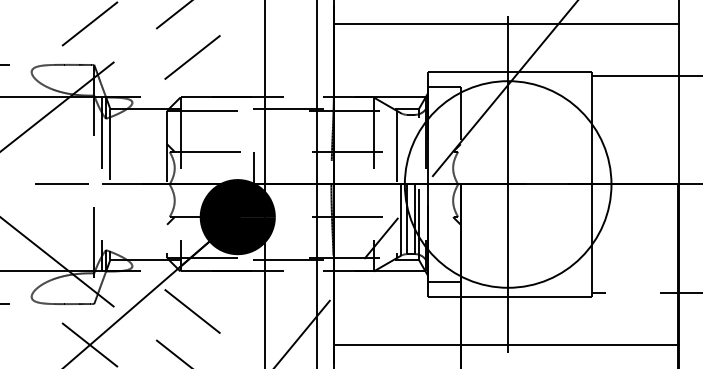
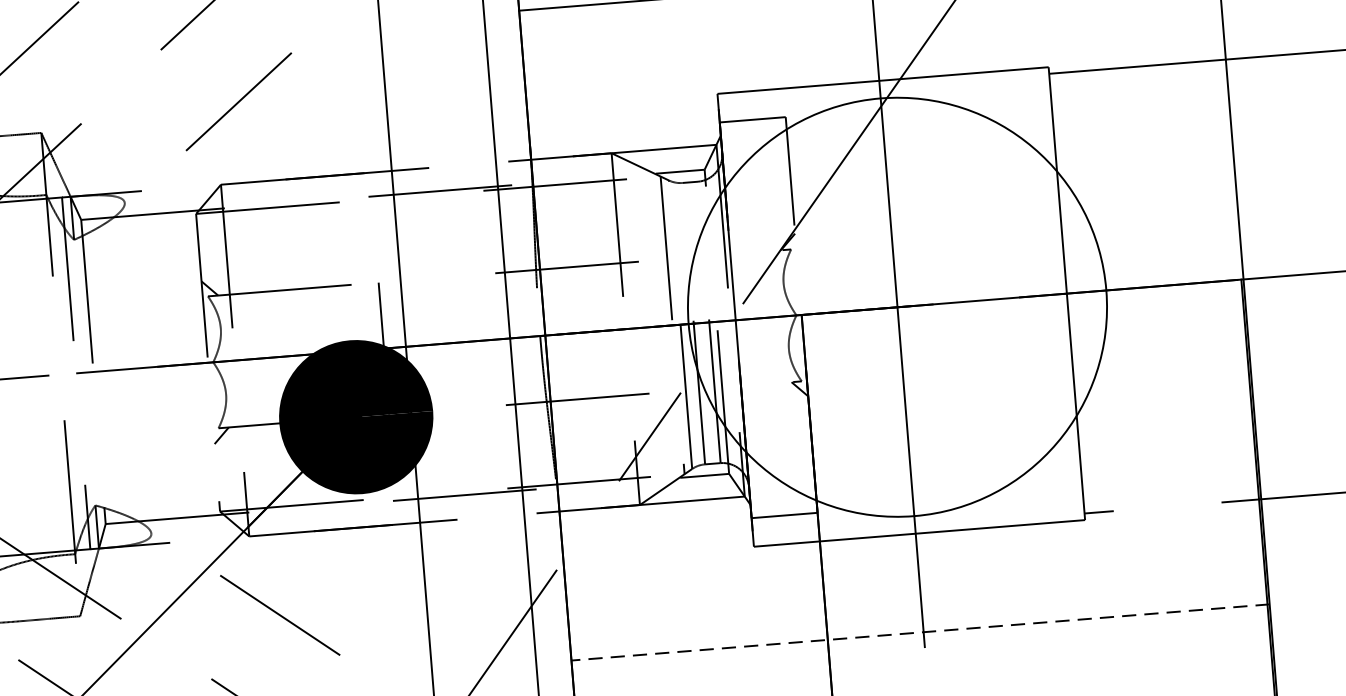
line: (506, 345) -> (920, 633), solid -> dashed

